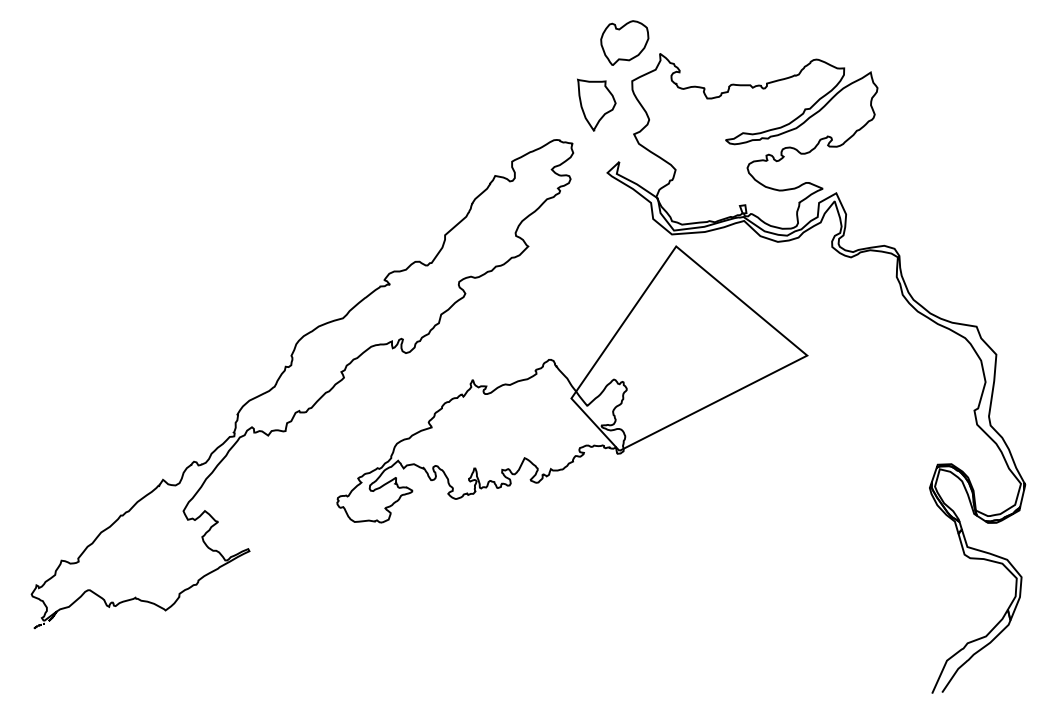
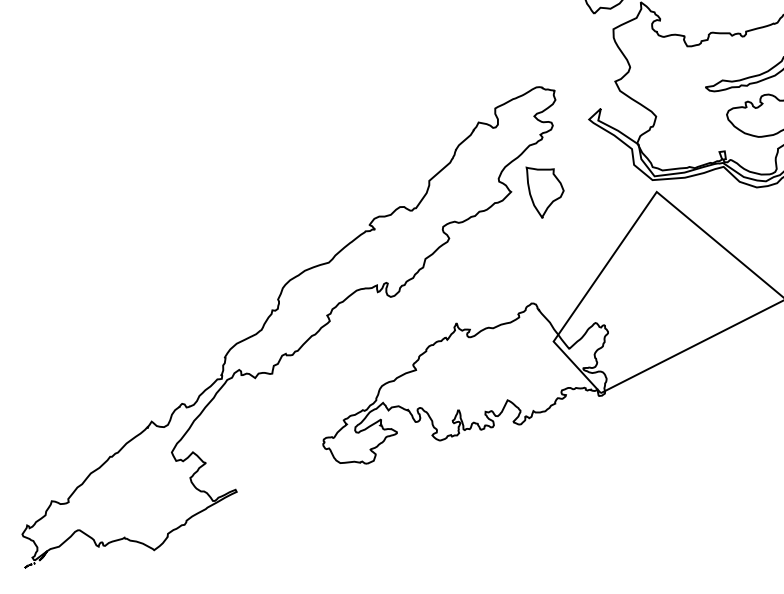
part: (596, 104) -> (544, 191), moved

